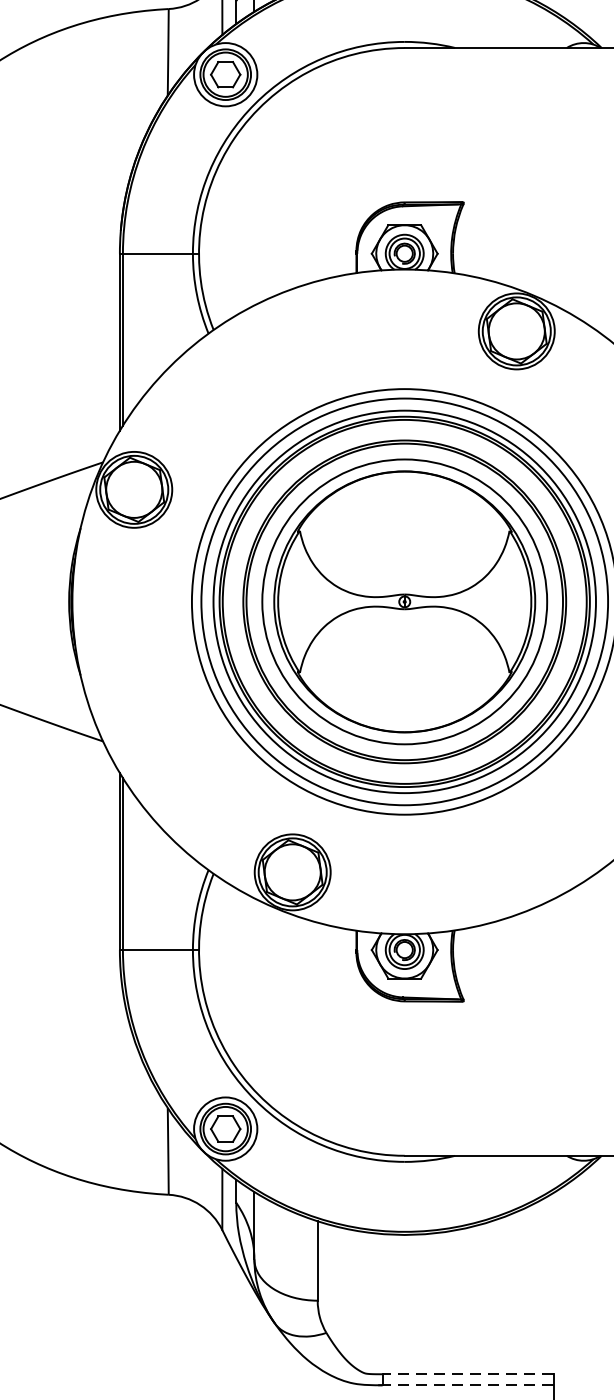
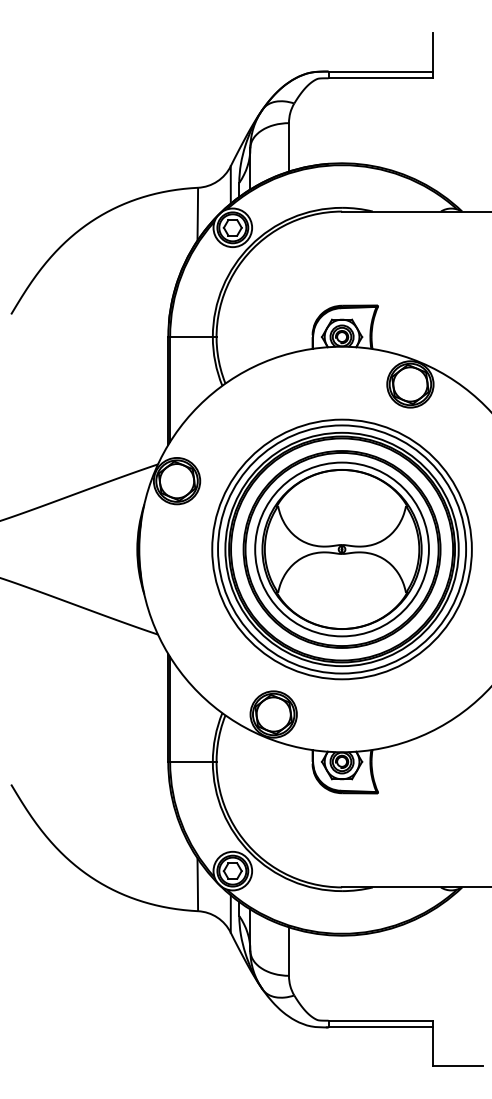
line: (467, 1373) -> (380, 1020), dashed -> solid
line: (467, 1385) -> (380, 1027), dashed -> solid

